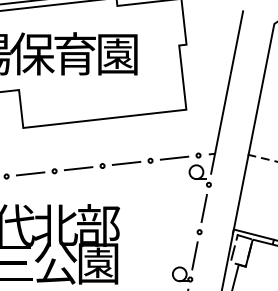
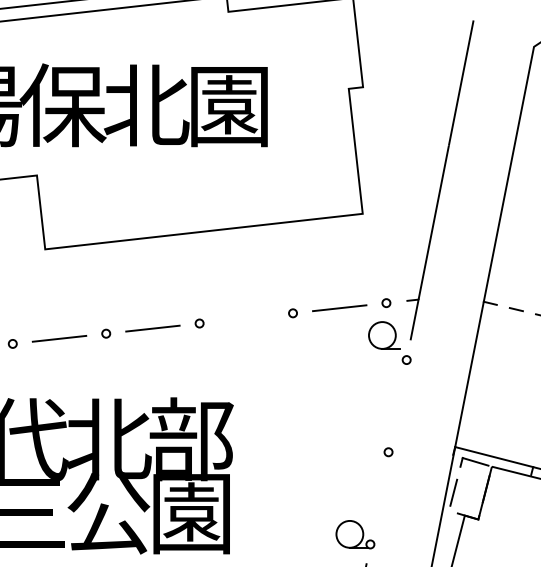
text: (75, 53) -> (146, 104), 育 -> 北
line: (126, 162) -> (246, 316), removed
line: (203, 208) -> (396, 406), removed
line: (194, 255) -> (378, 497), removed

